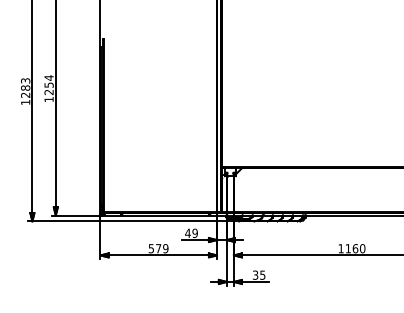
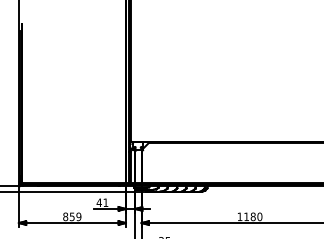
text: (194, 232) -> (105, 201), 49 -> 41
text: (154, 248) -> (68, 216), 579 -> 859
text: (355, 248) -> (253, 216), 1160 -> 1180

